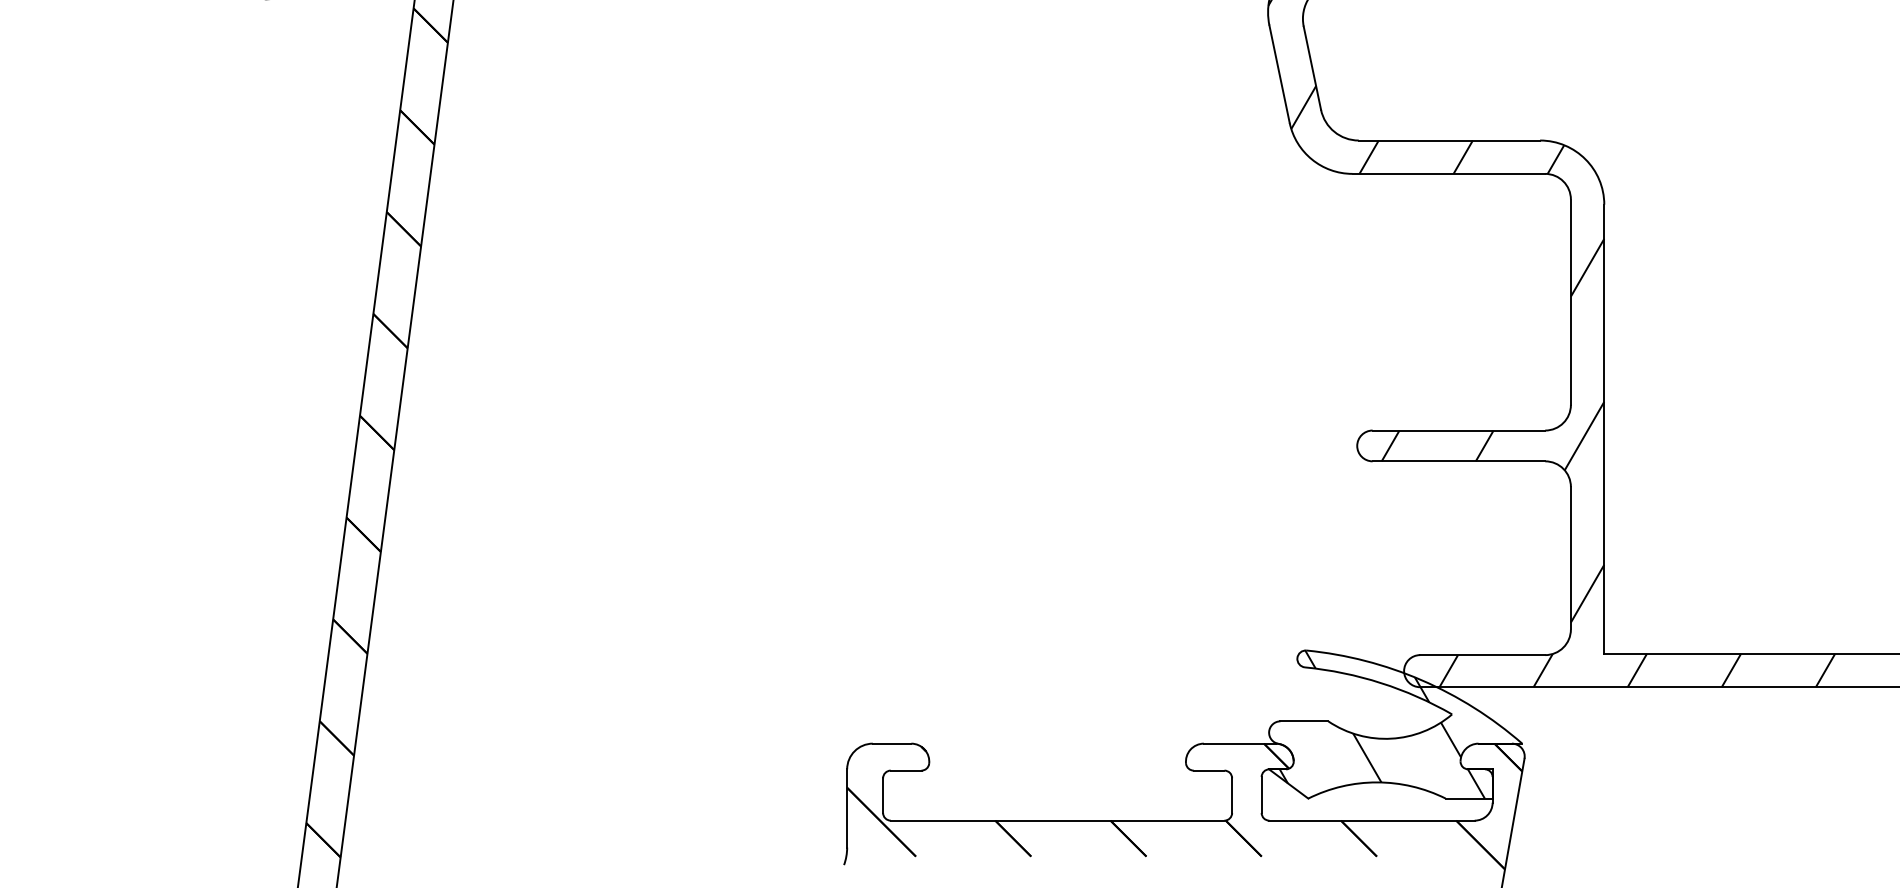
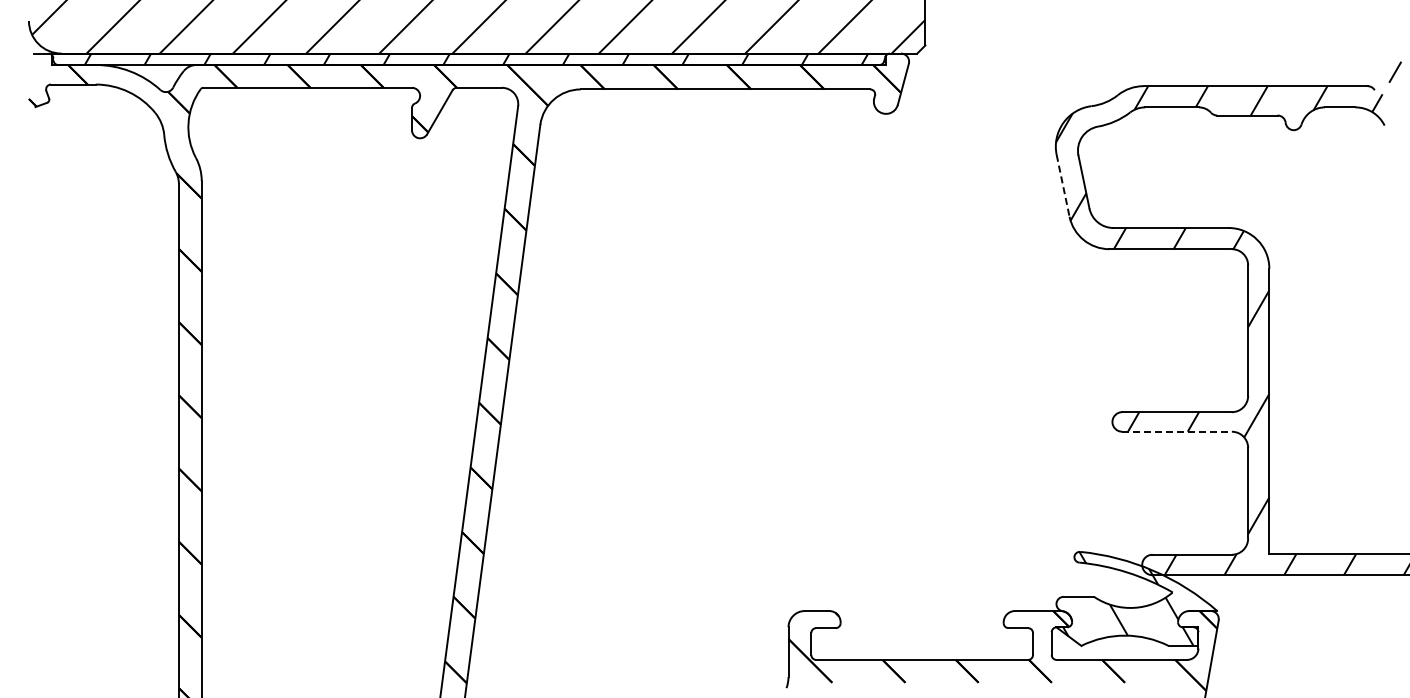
line: (1280, 73) -> (1063, 185), solid -> dashed
line: (1459, 460) -> (1177, 431), solid -> dashed

